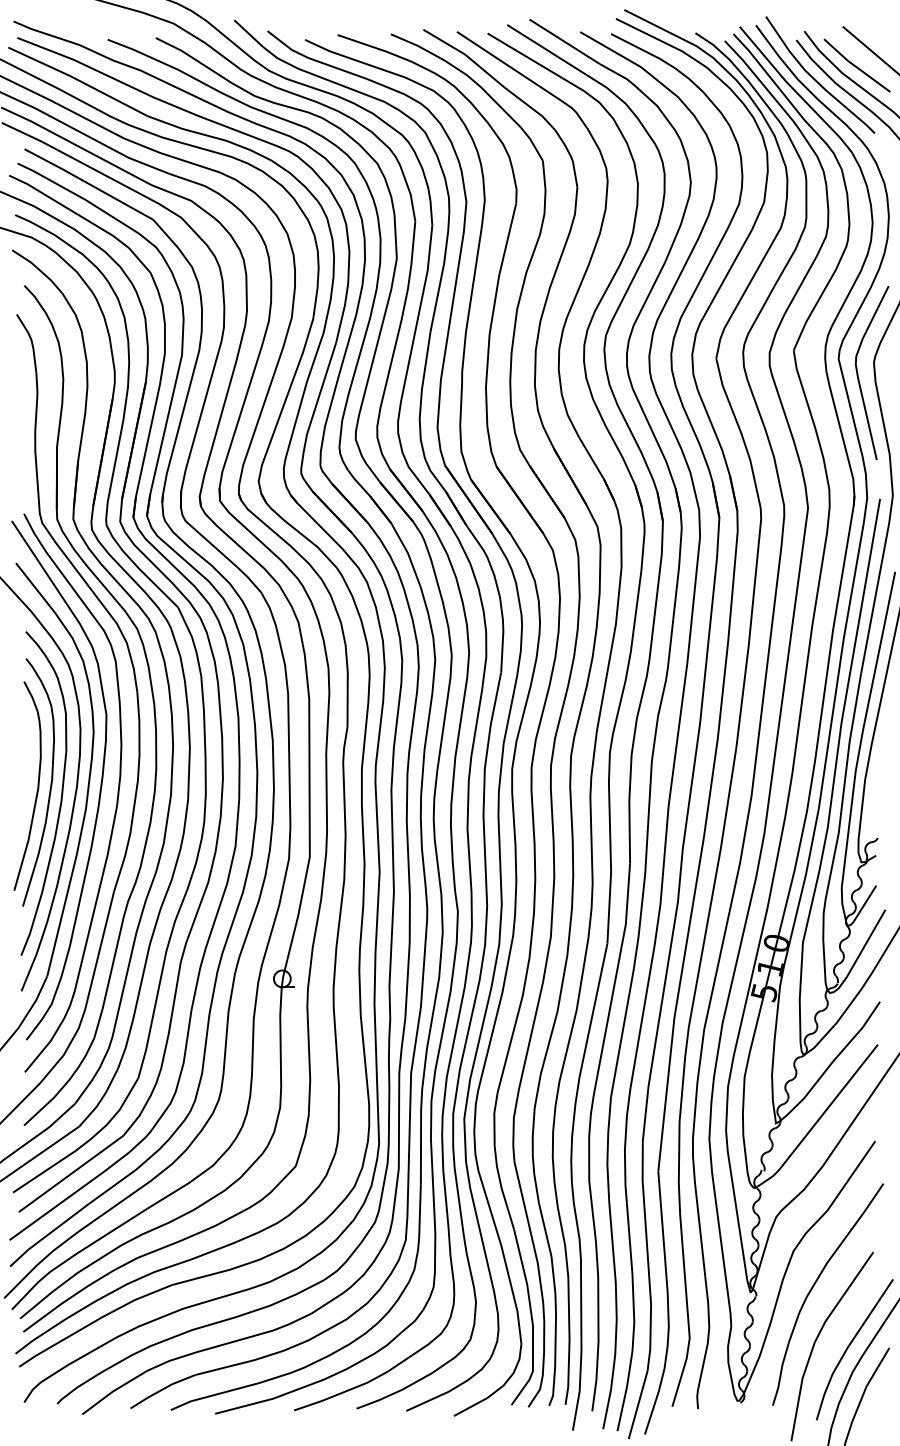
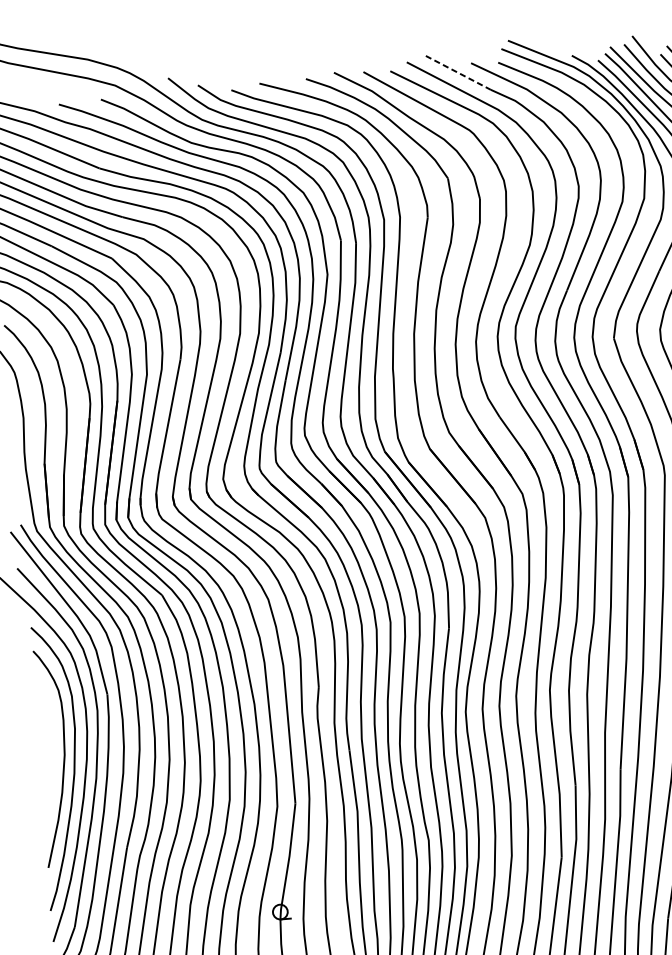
line: (564, 41) -> (458, 72), solid -> dashed
curve: (37, 785) -> (52, 761), removed

